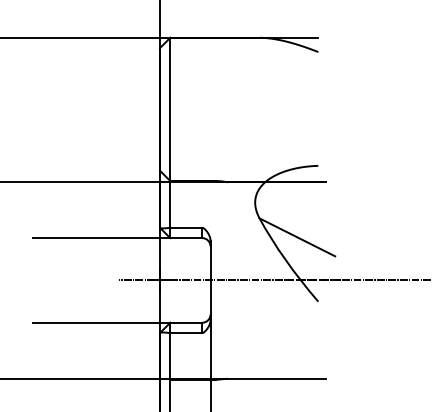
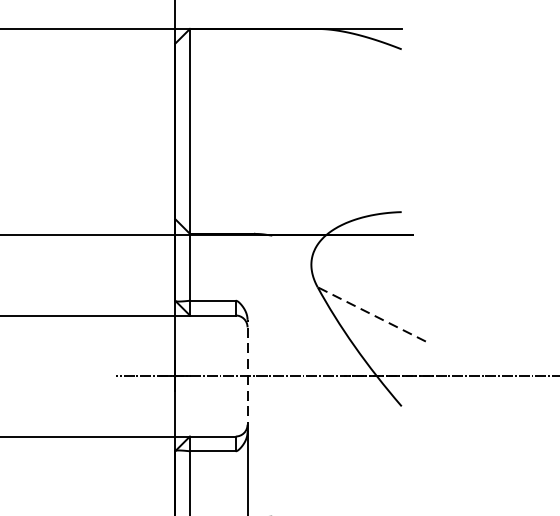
line: (296, 237) -> (370, 314), solid -> dashed
line: (210, 279) -> (247, 374), solid -> dashed

